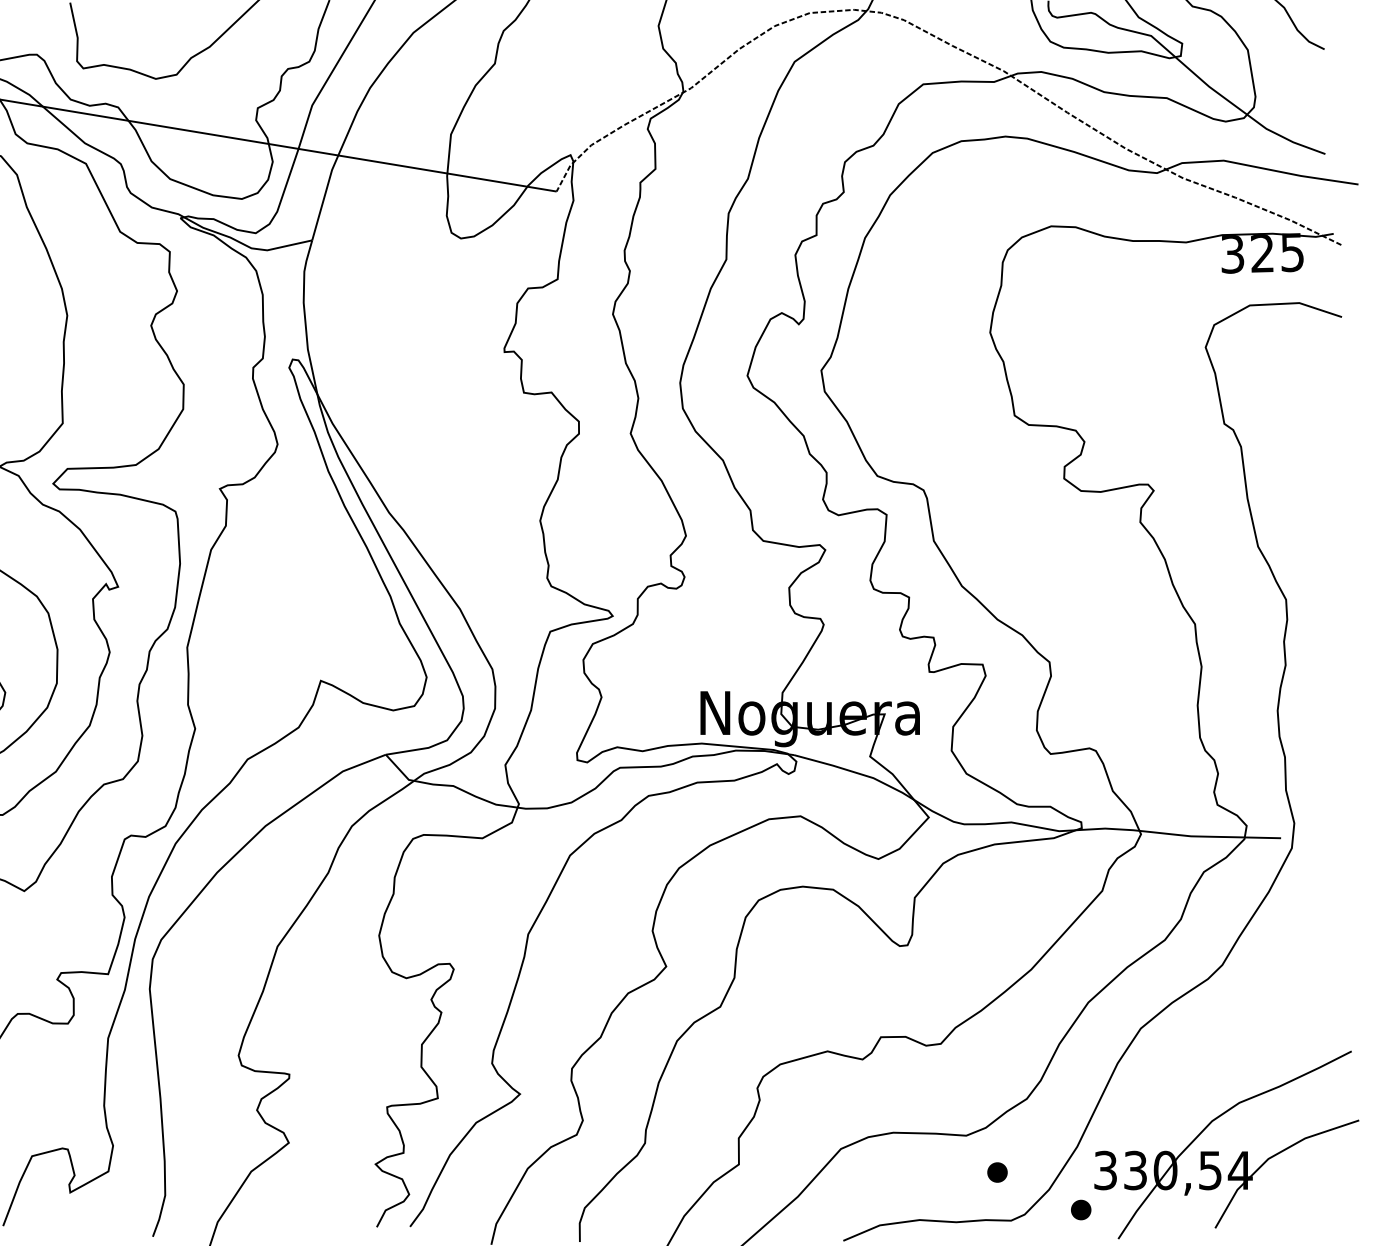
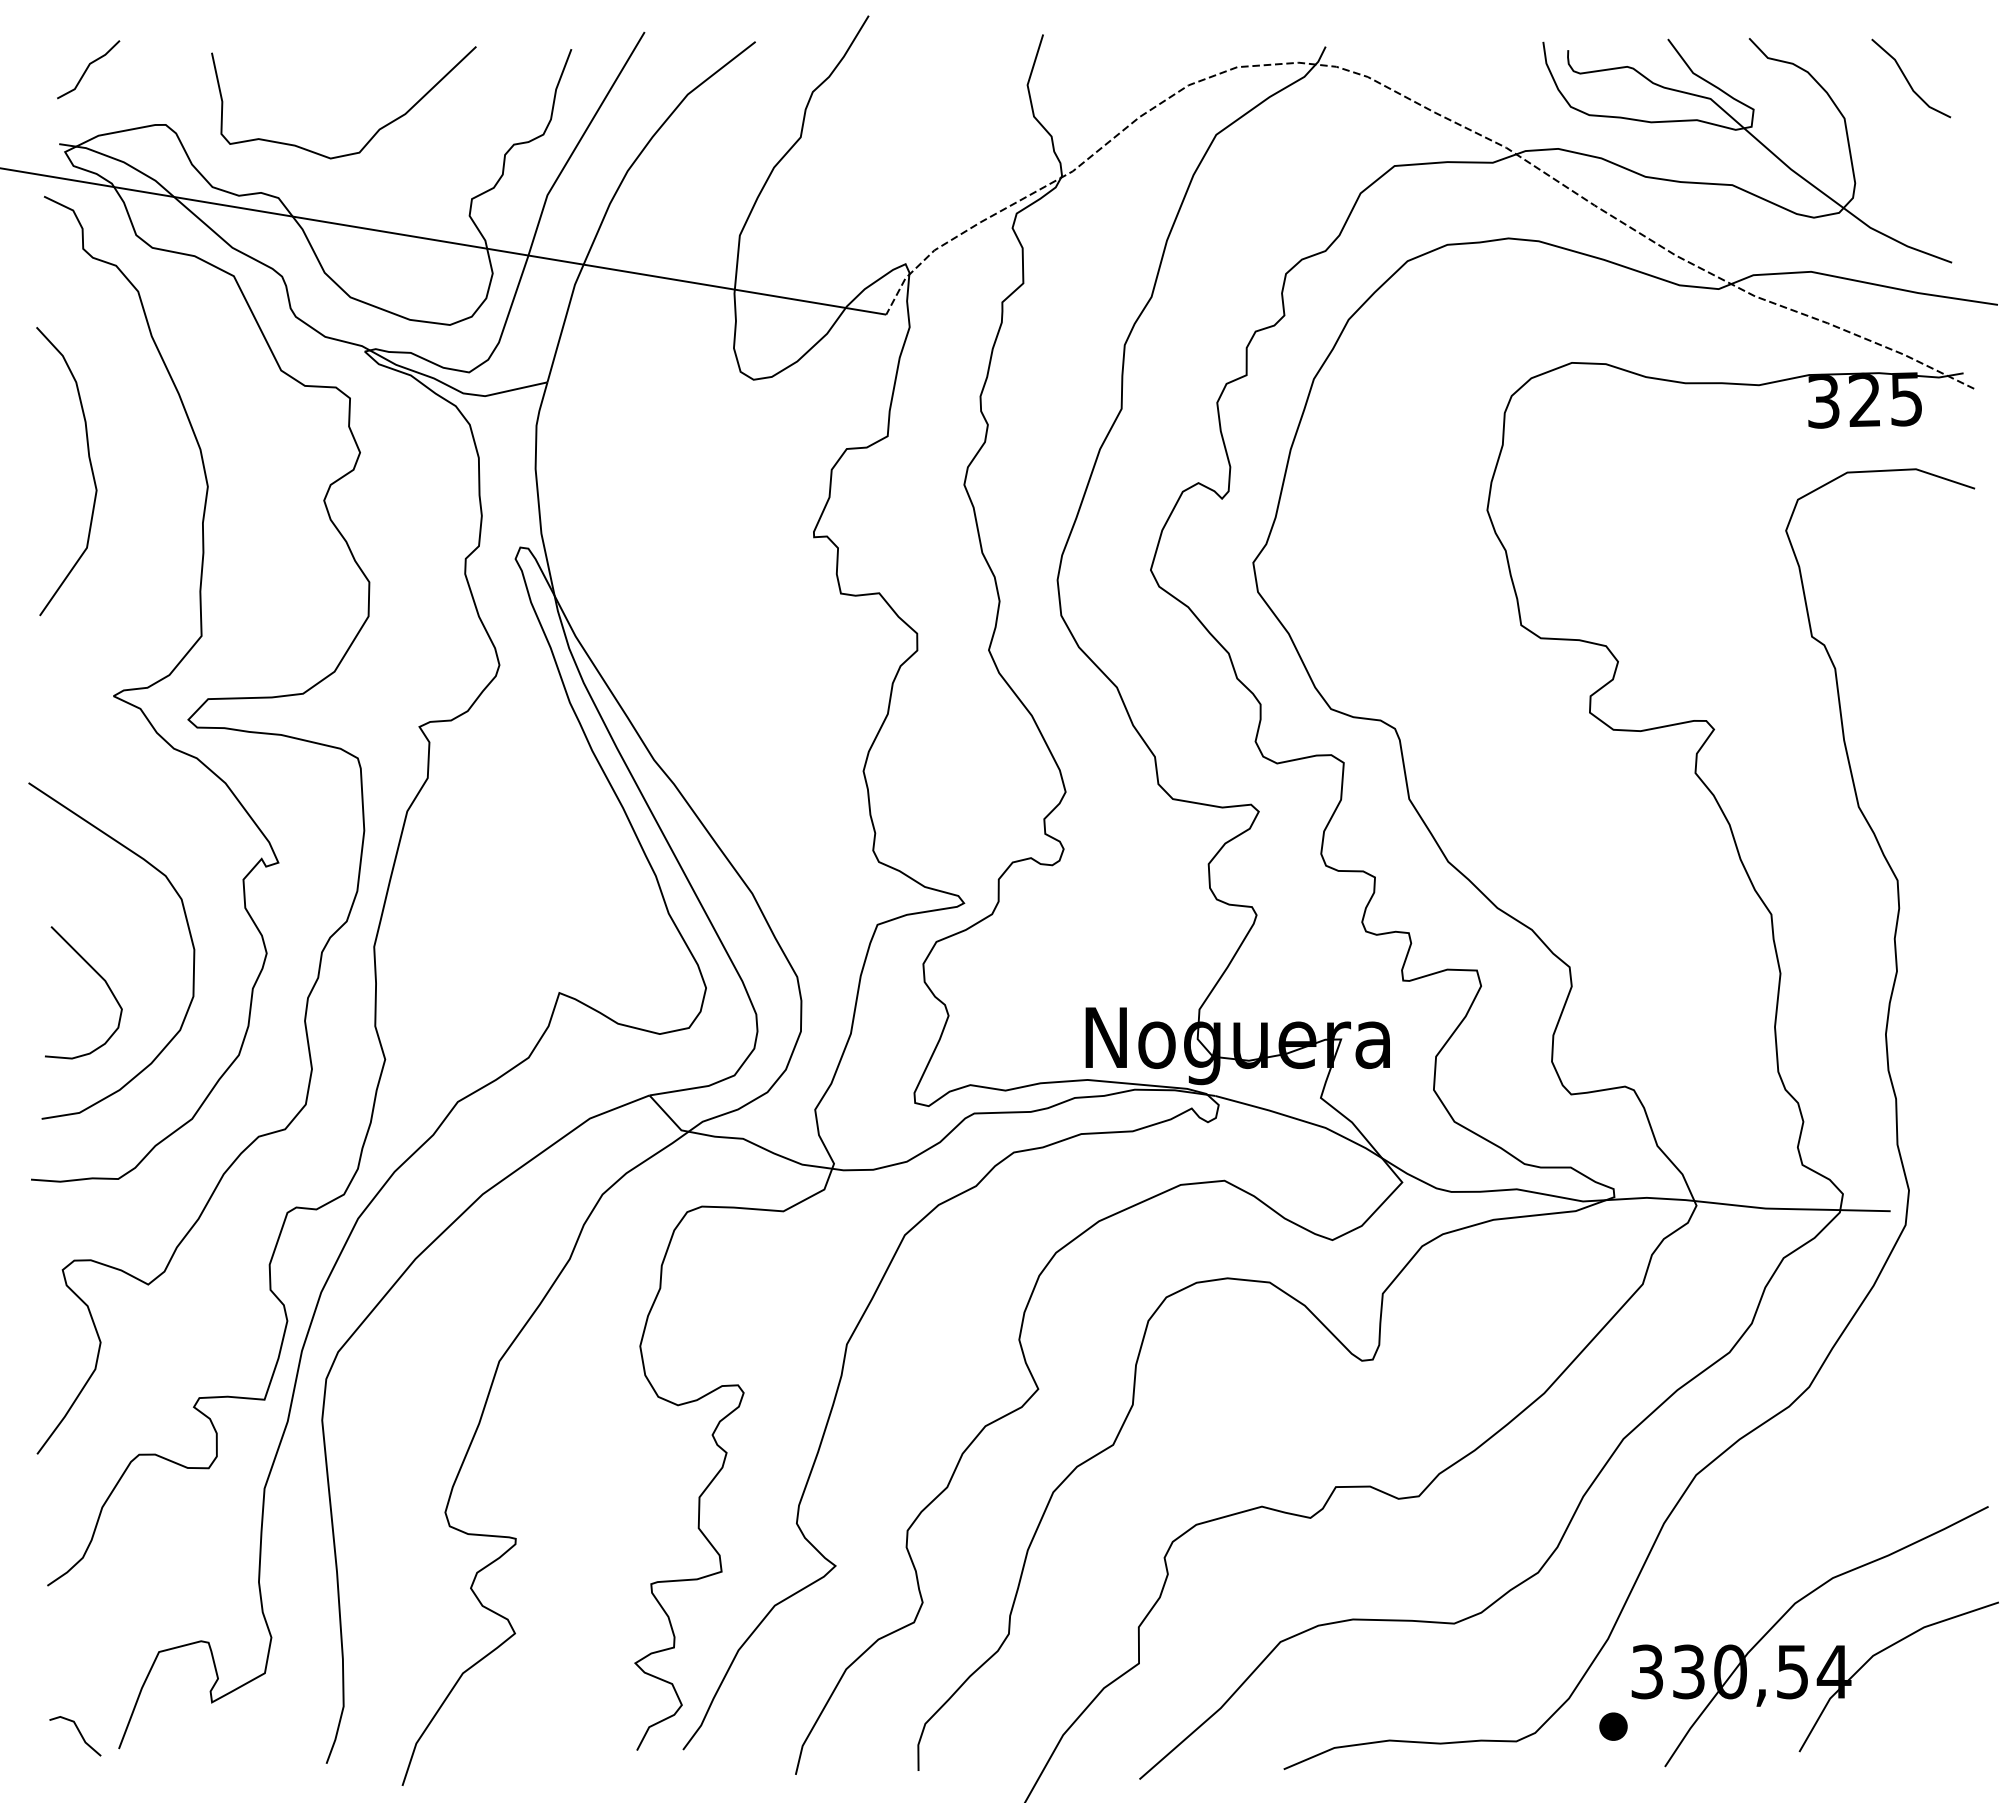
part: (997, 1172) -> (1497, 1674), removed

